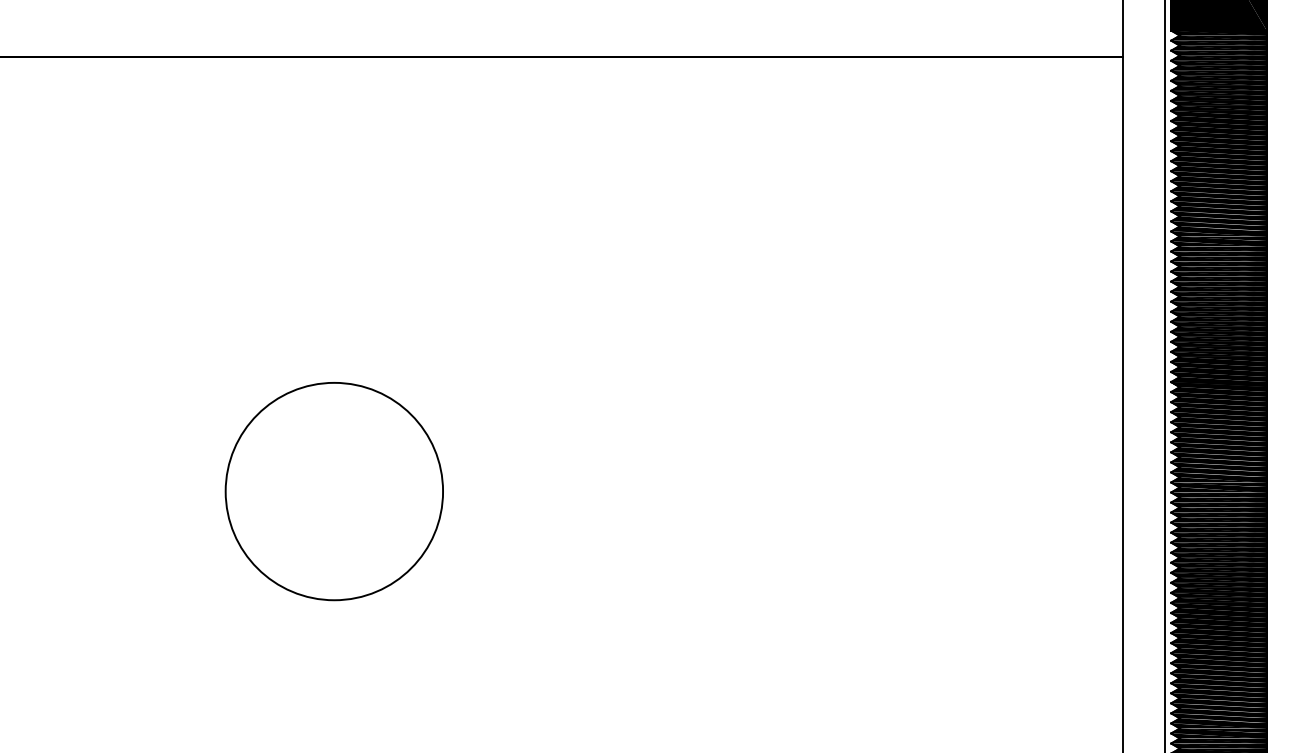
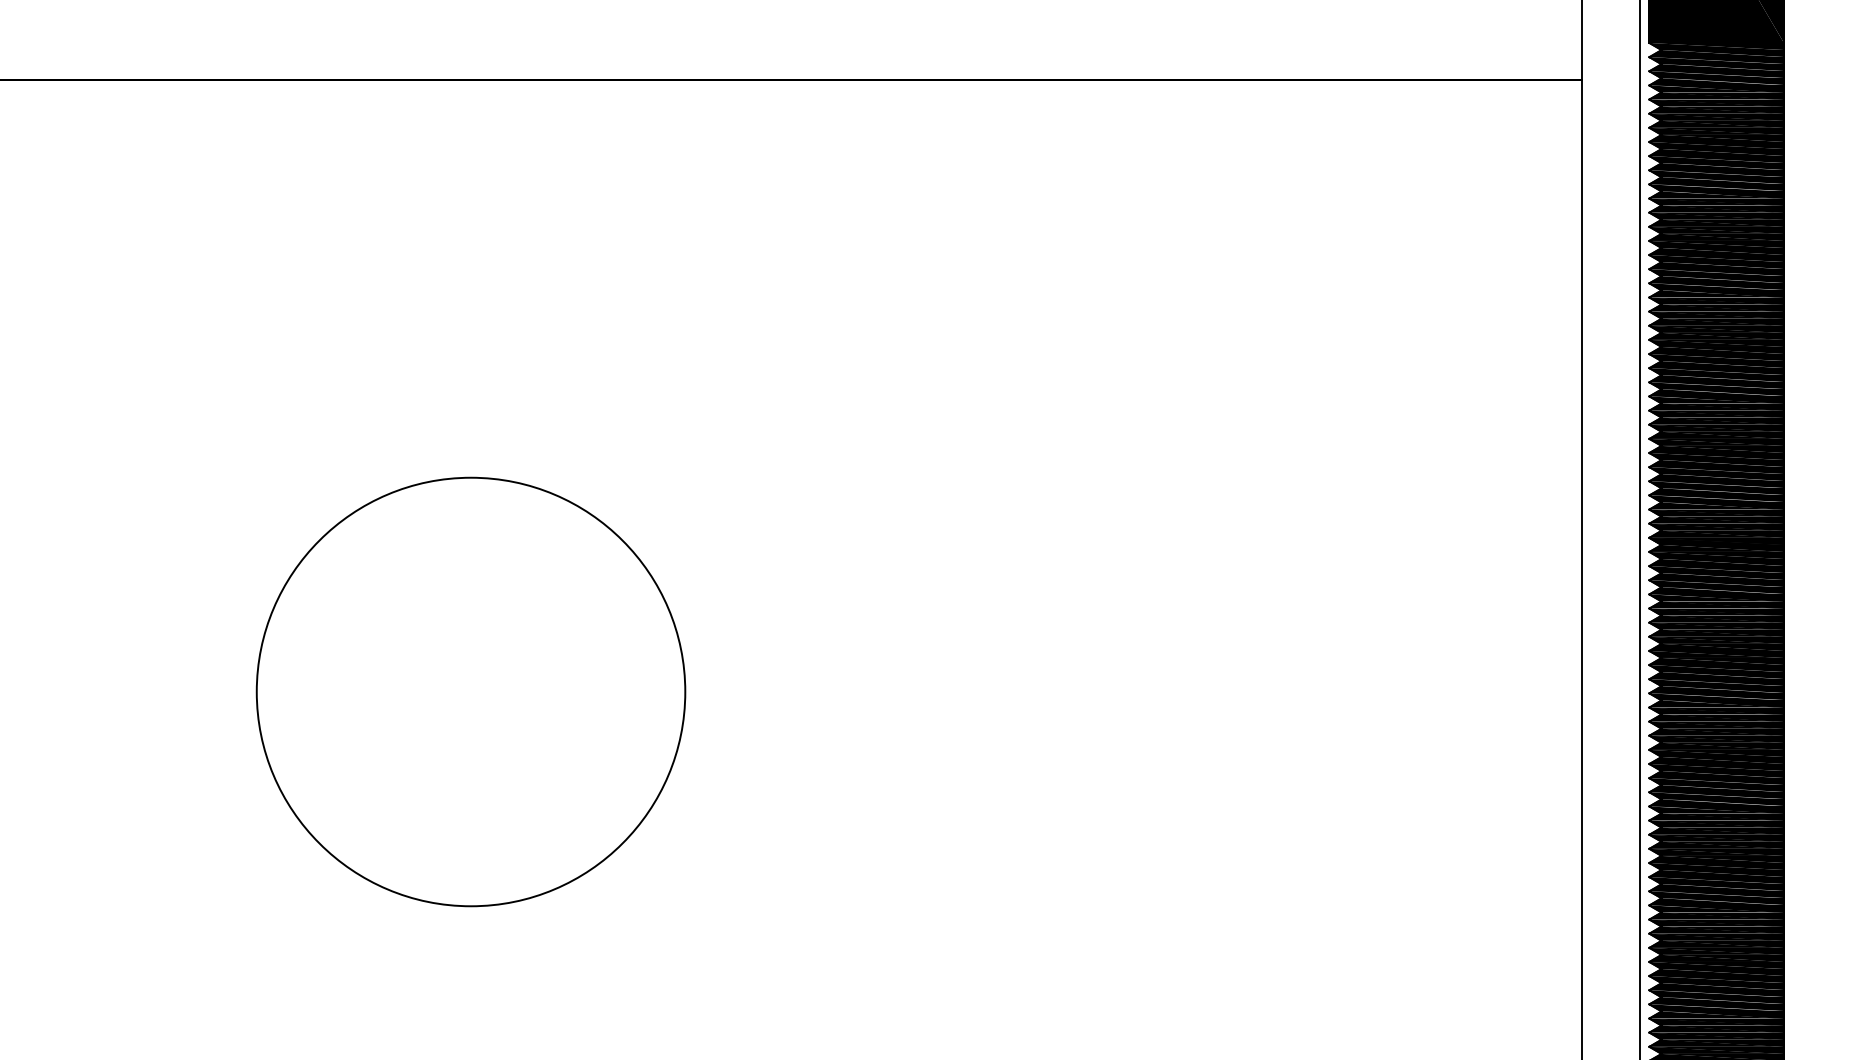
circle: (334, 491) -> (470, 691), size x1.4

